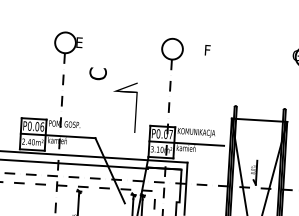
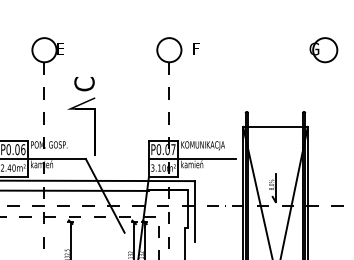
text: (207, 49) -> (196, 48), moved
part: (135, 107) -> (94, 126), moved

